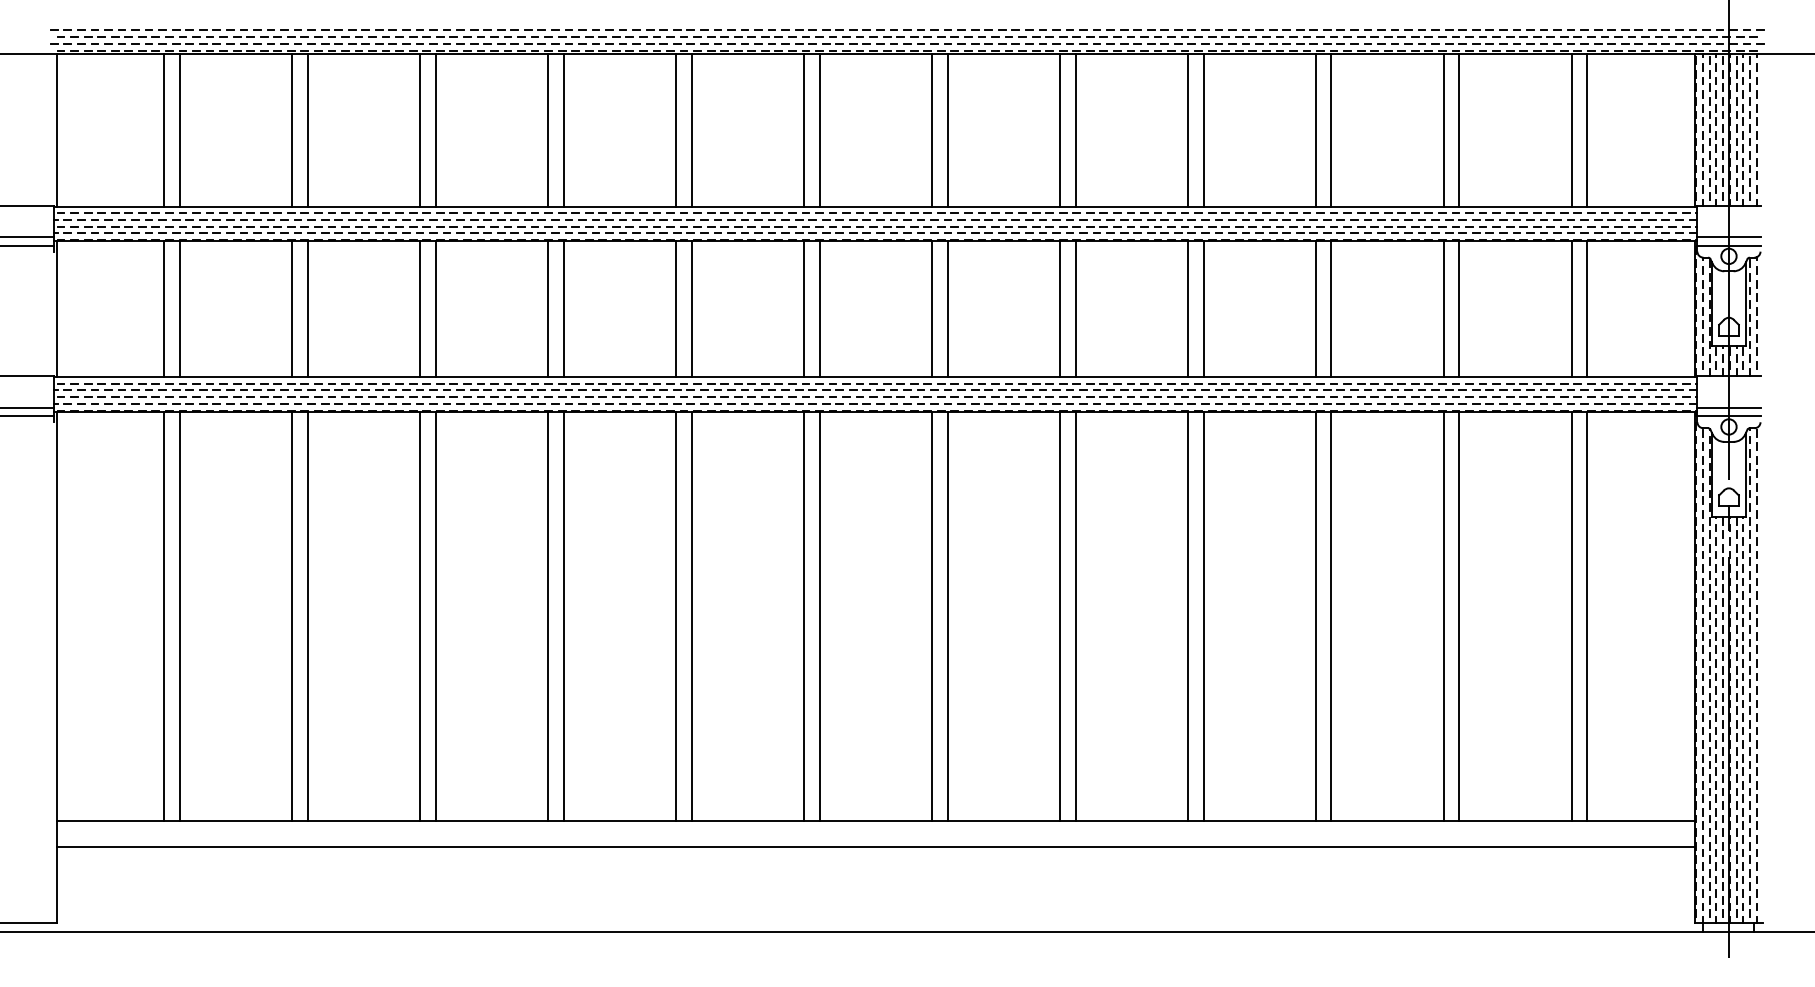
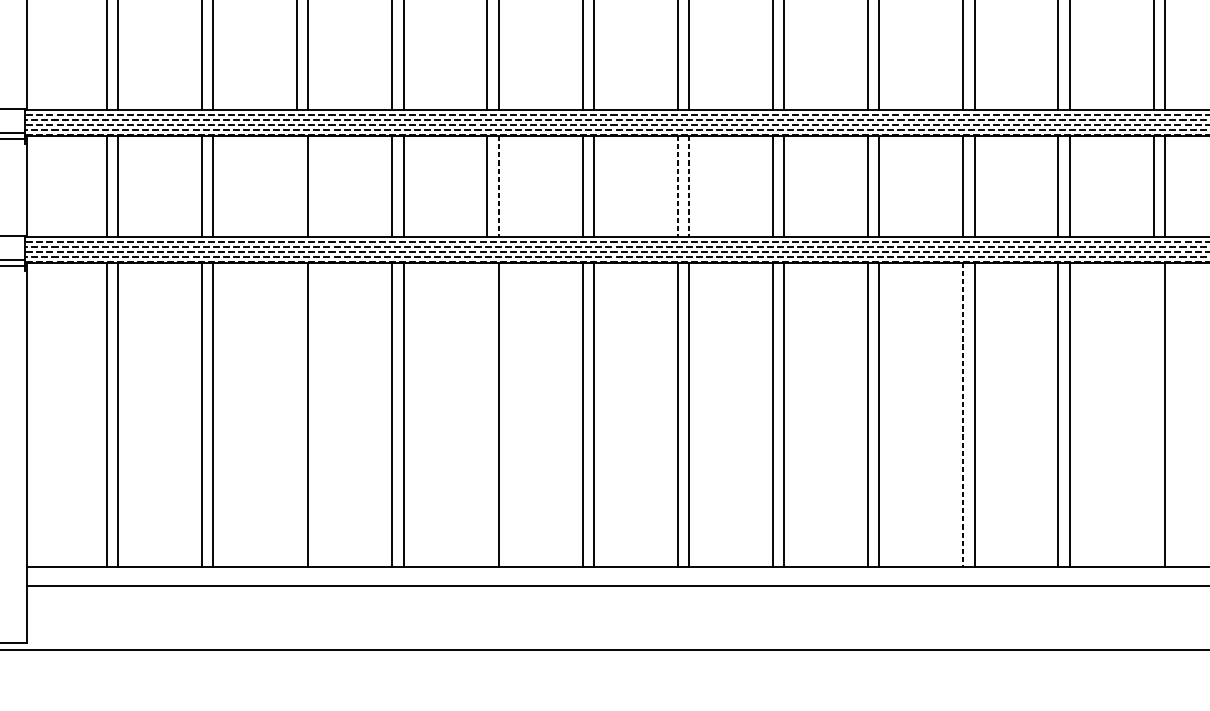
line: (420, 309) -> (297, 186), removed
line: (691, 309) -> (498, 186), solid -> dashed
line: (932, 309) -> (677, 186), solid -> dashed
line: (947, 309) -> (689, 186), solid -> dashed
line: (420, 616) -> (297, 415), removed
line: (676, 616) -> (487, 415), removed
line: (1316, 616) -> (963, 415), solid -> dashed
line: (1572, 616) -> (1153, 415), removed

